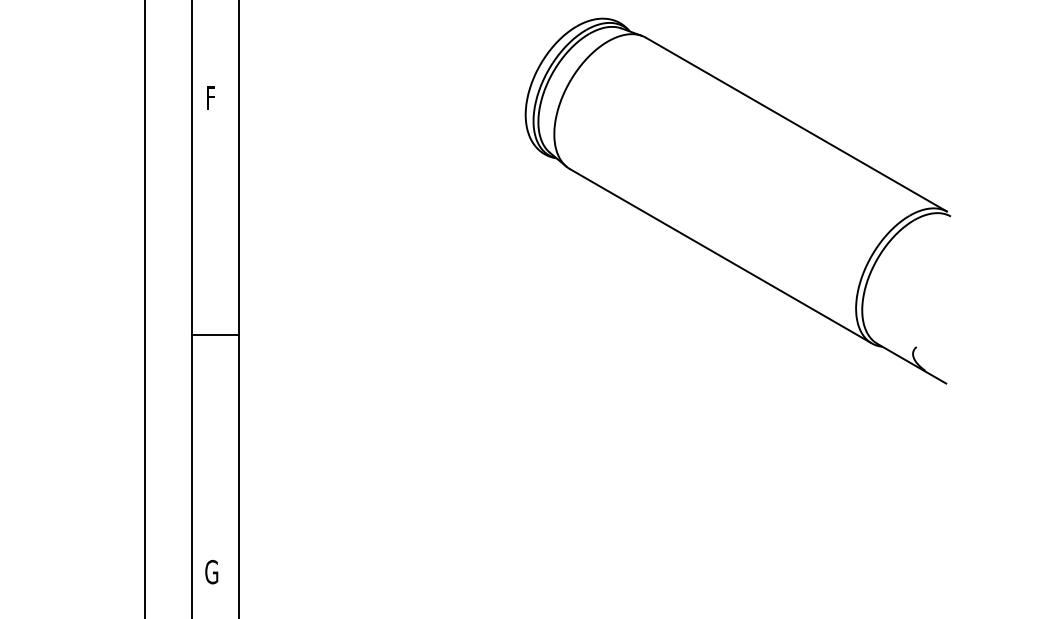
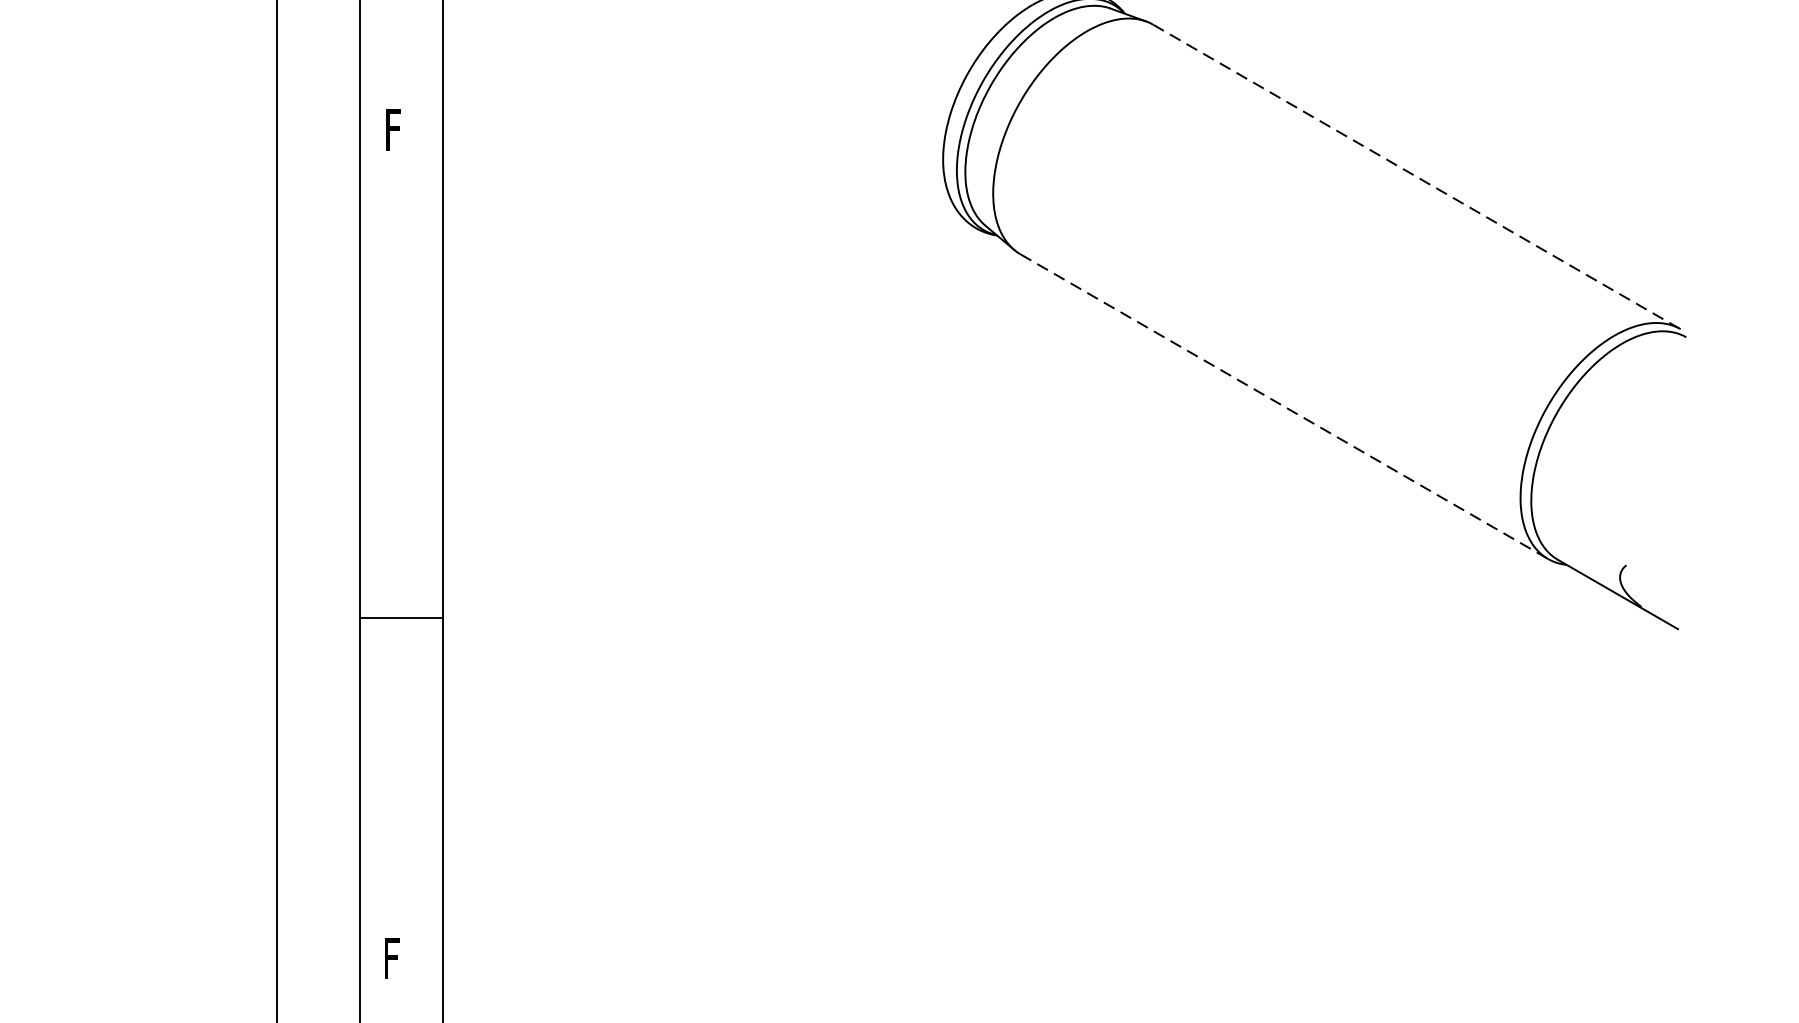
line: (796, 124) -> (1416, 176), solid -> dashed
line: (720, 256) -> (1283, 407), solid -> dashed
line: (215, 335) -> (401, 618), moved
text: (211, 571) -> (394, 957), G -> F

